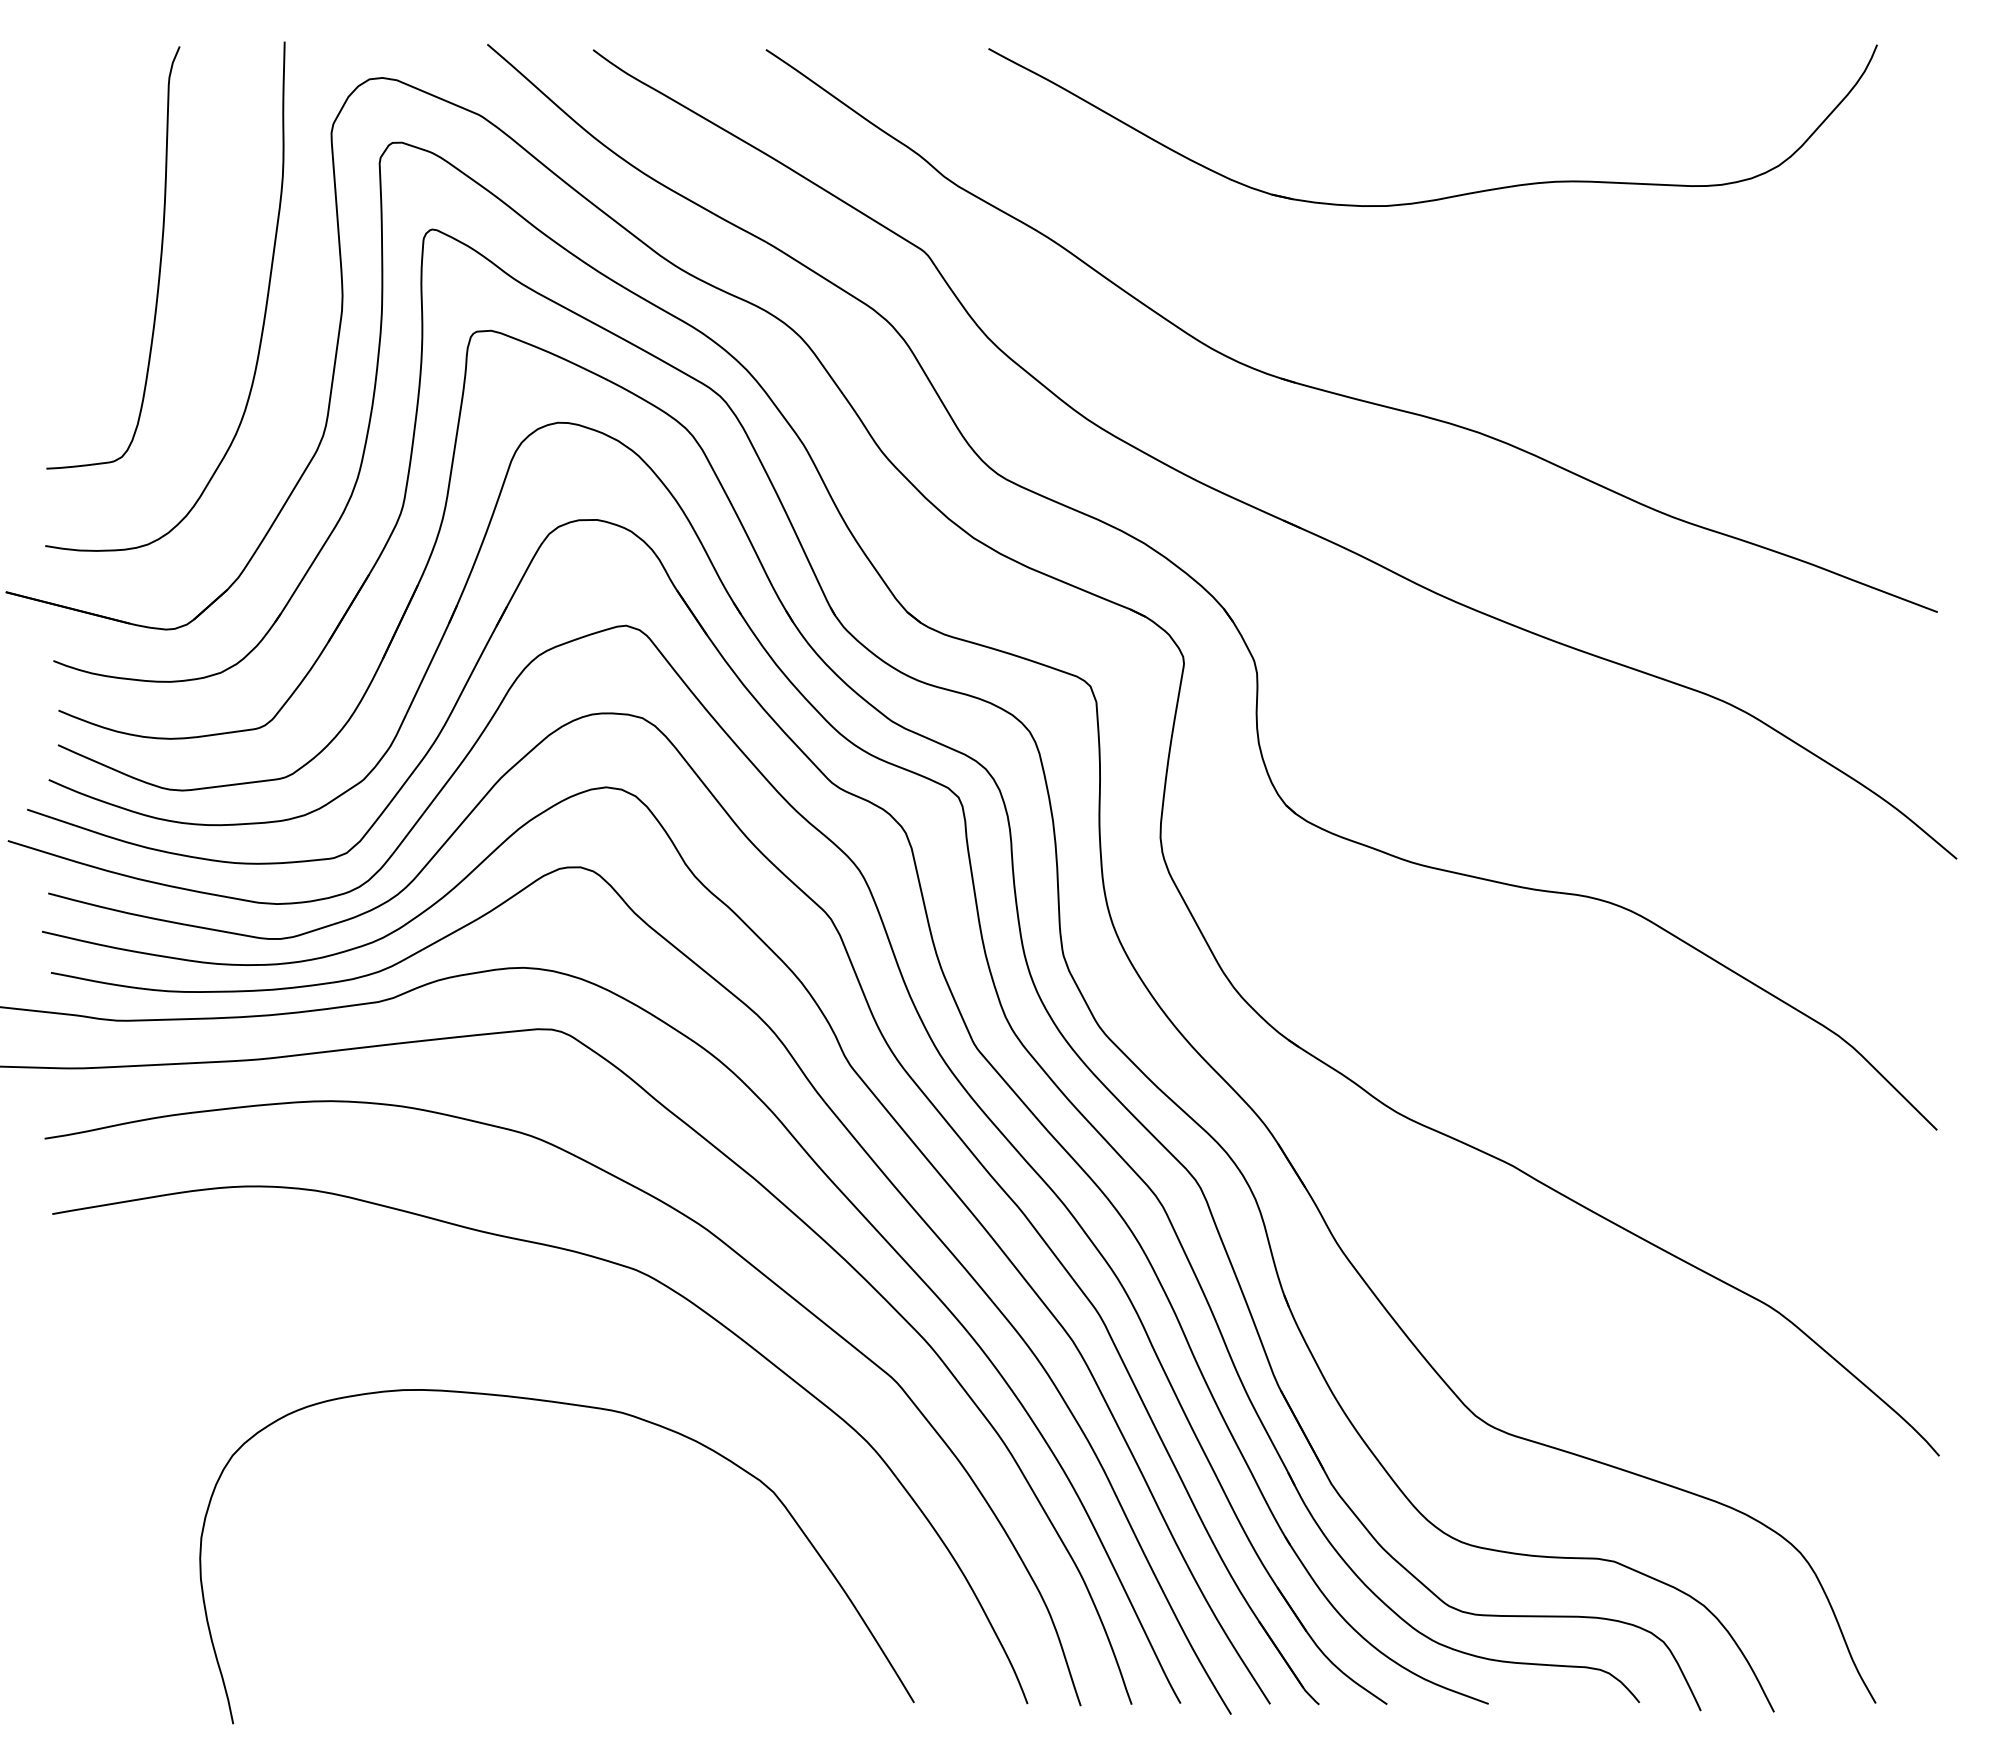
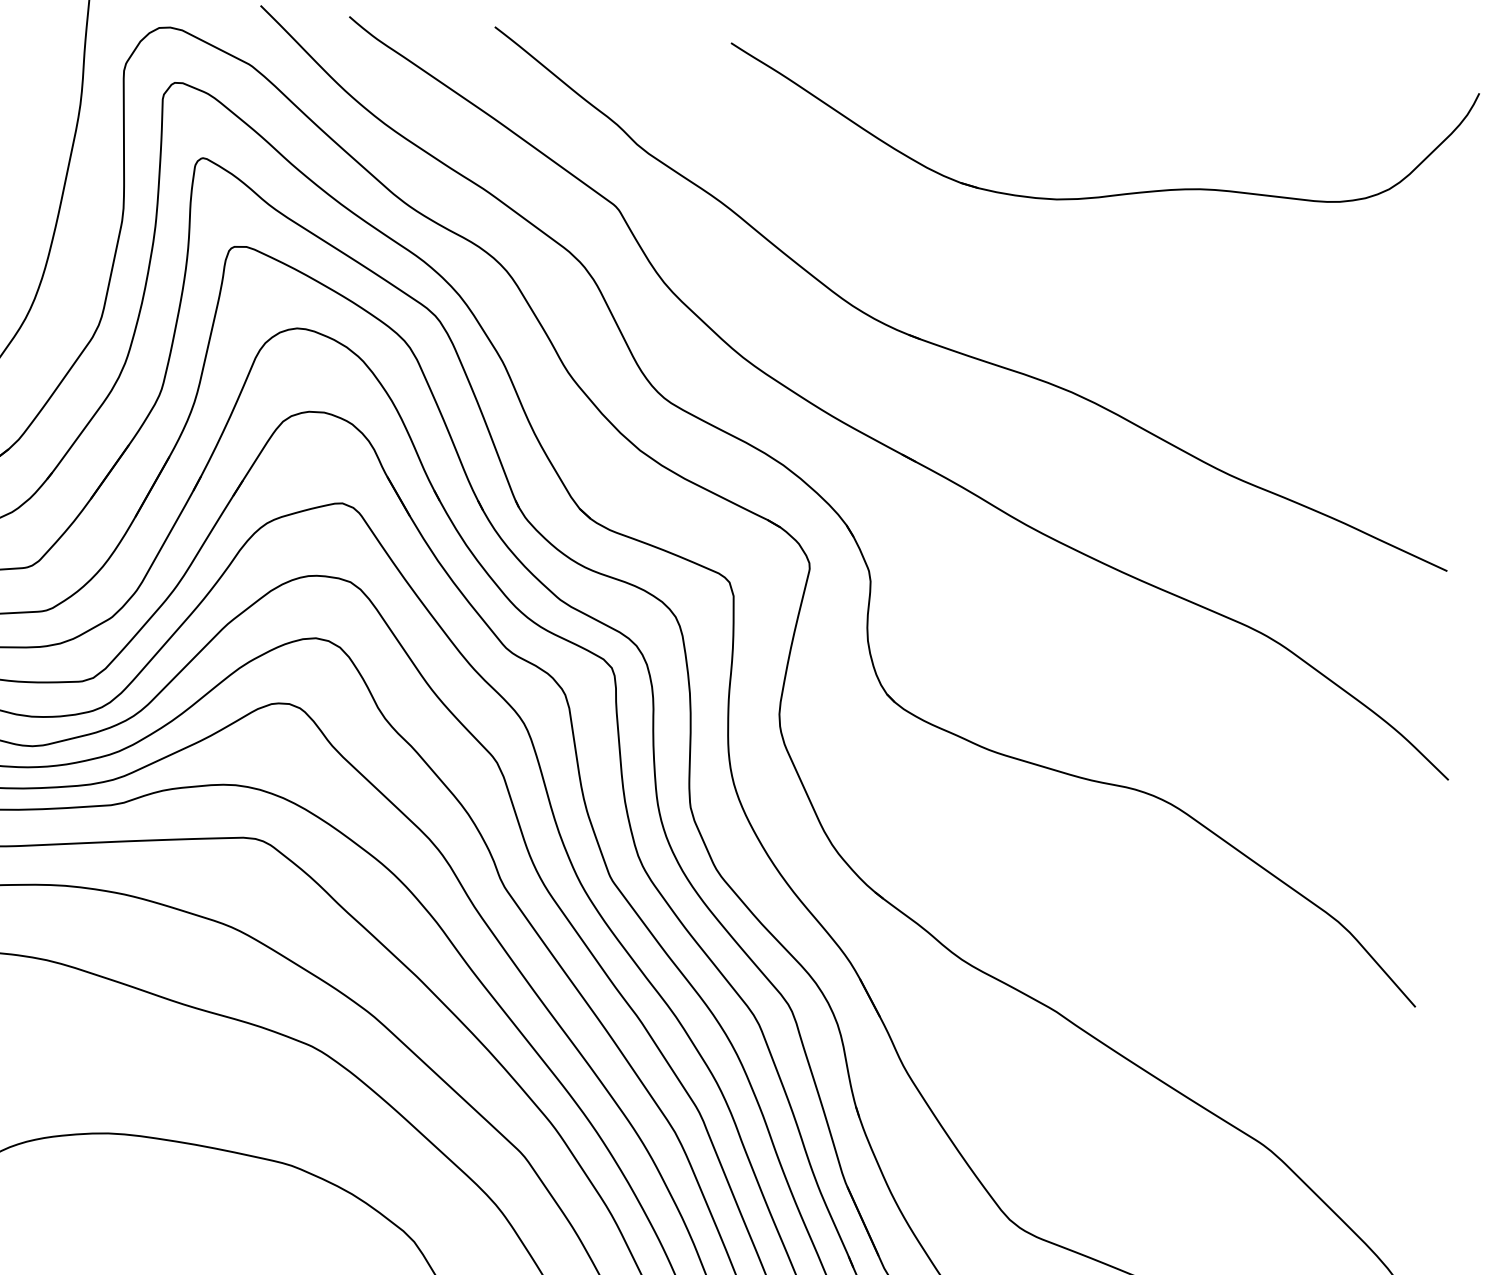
part: (1447, 196) -> (1108, 195), moved

